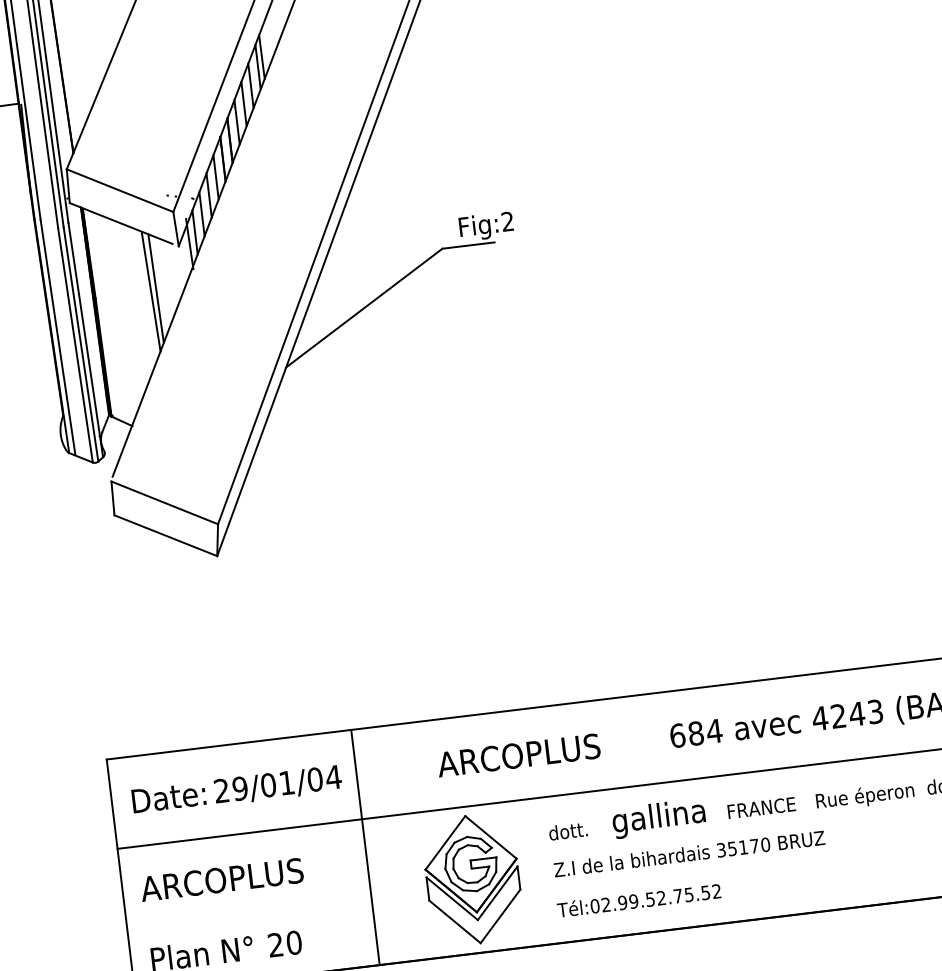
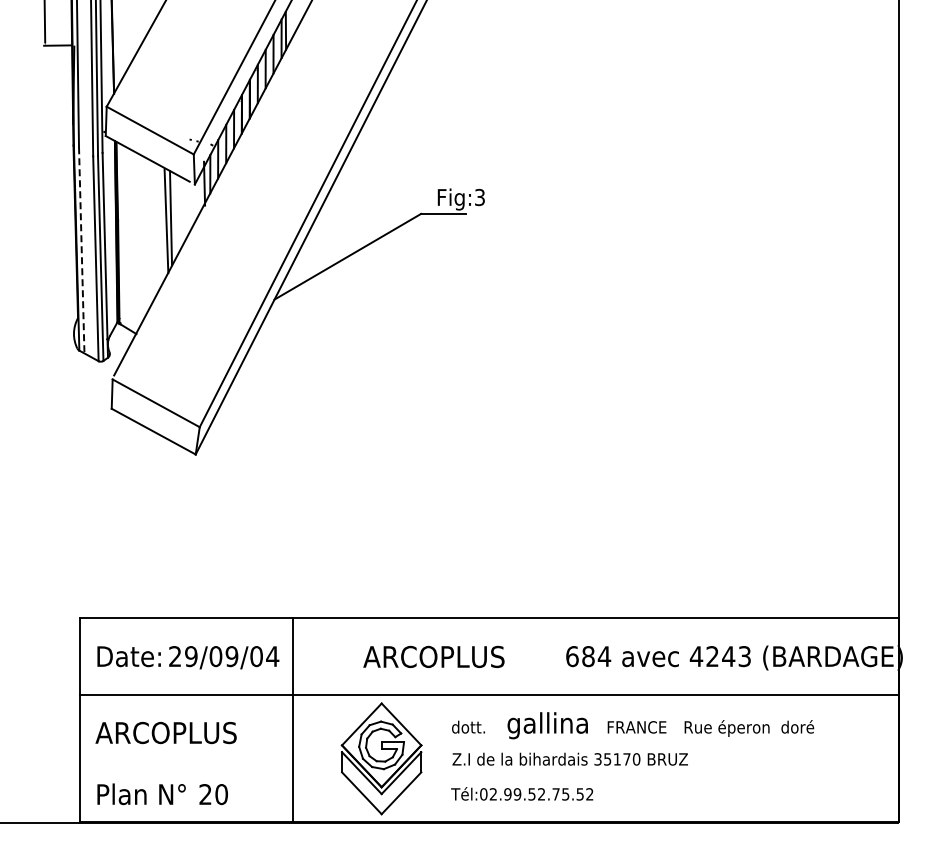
text: (507, 221) -> (479, 197), Fig:2 -> Fig:3
line: (57, 337) -> (81, 250), solid -> dashed
text: (286, 783) -> (231, 656), 29/01/04 -> 29/09/04

